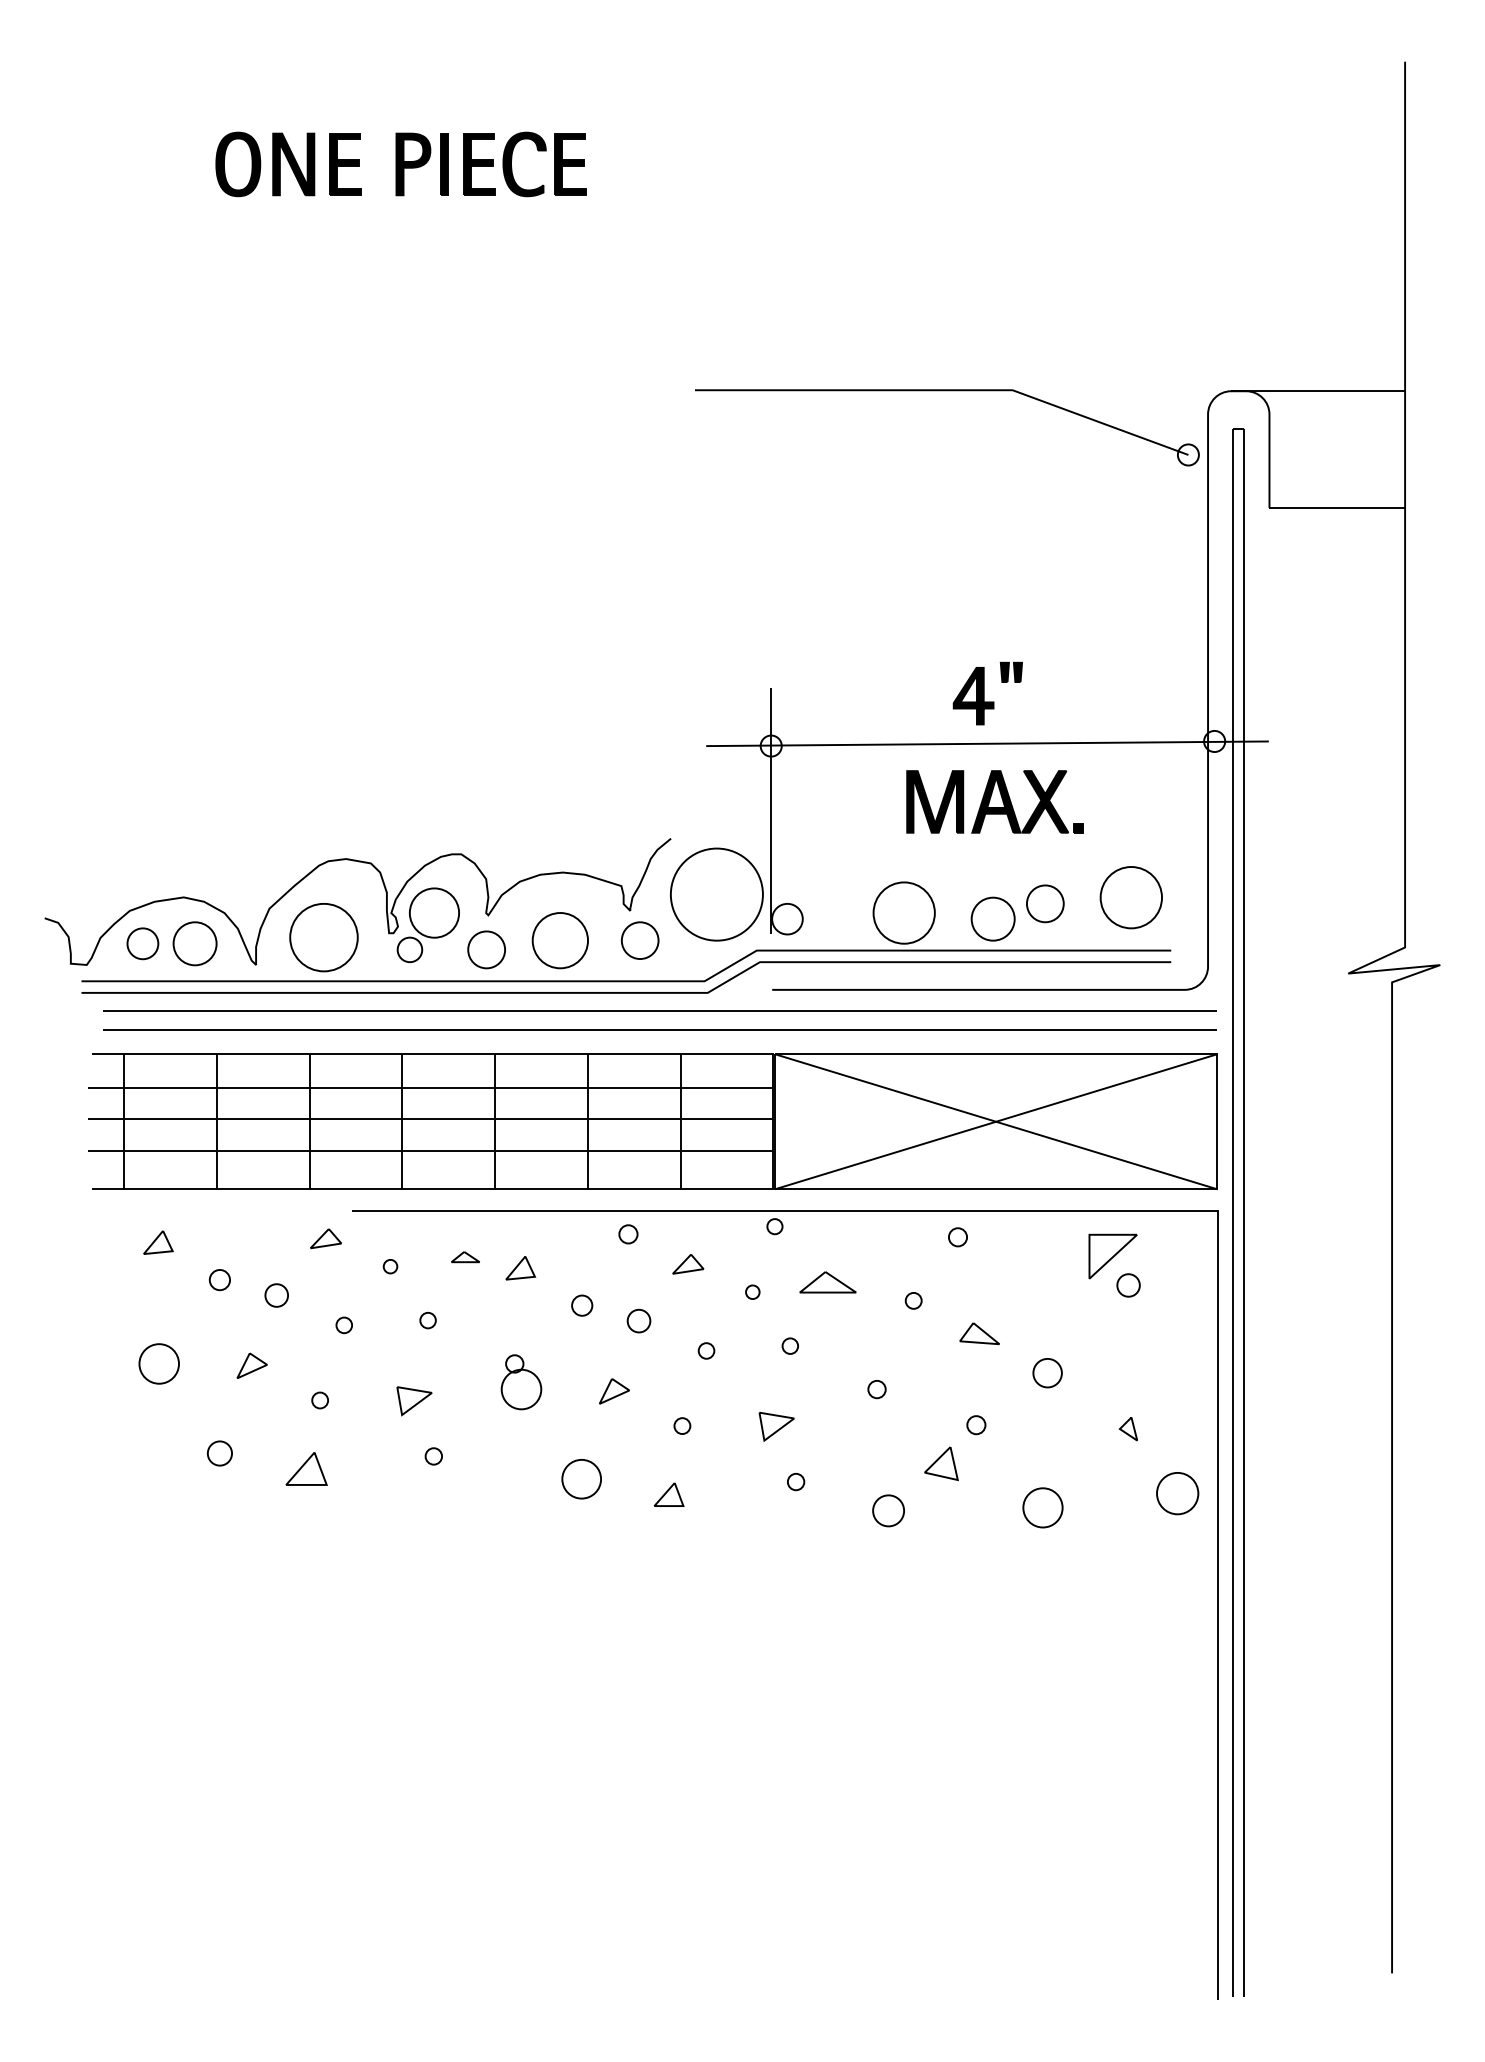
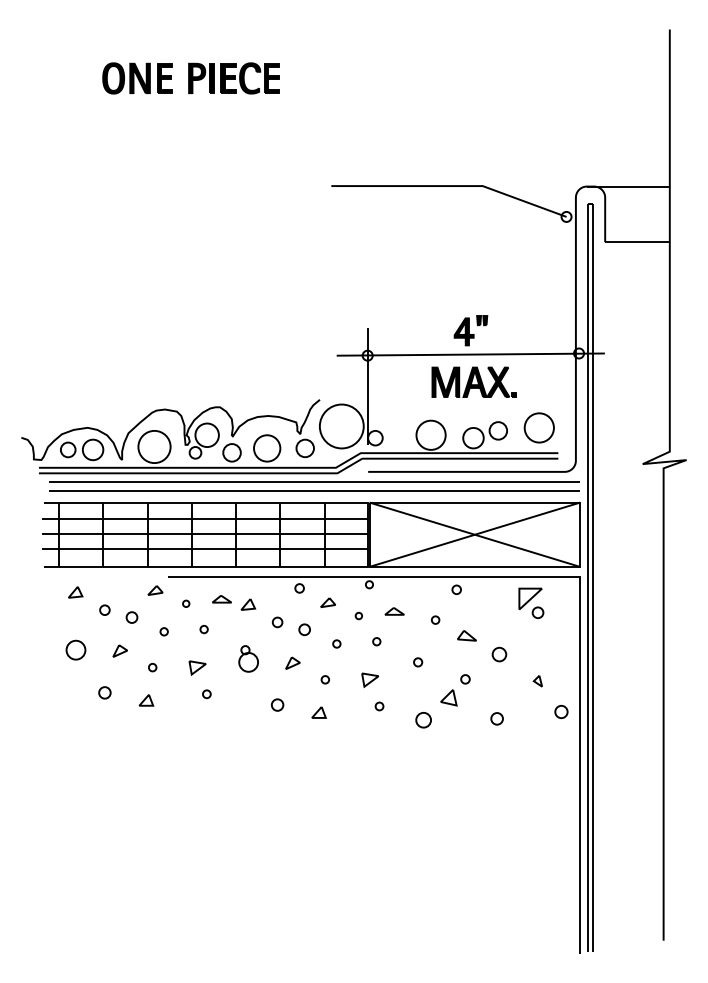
part: (464, 1257) -> (221, 599), size x1.43
part: (827, 1282) -> (394, 611), size x0.71
part: (307, 1469) -> (146, 700), size x0.71
part: (582, 1477) -> (277, 704), size x0.62
part: (1177, 1492) -> (561, 711), size x0.62
part: (1041, 1507) -> (496, 718), size x0.62

